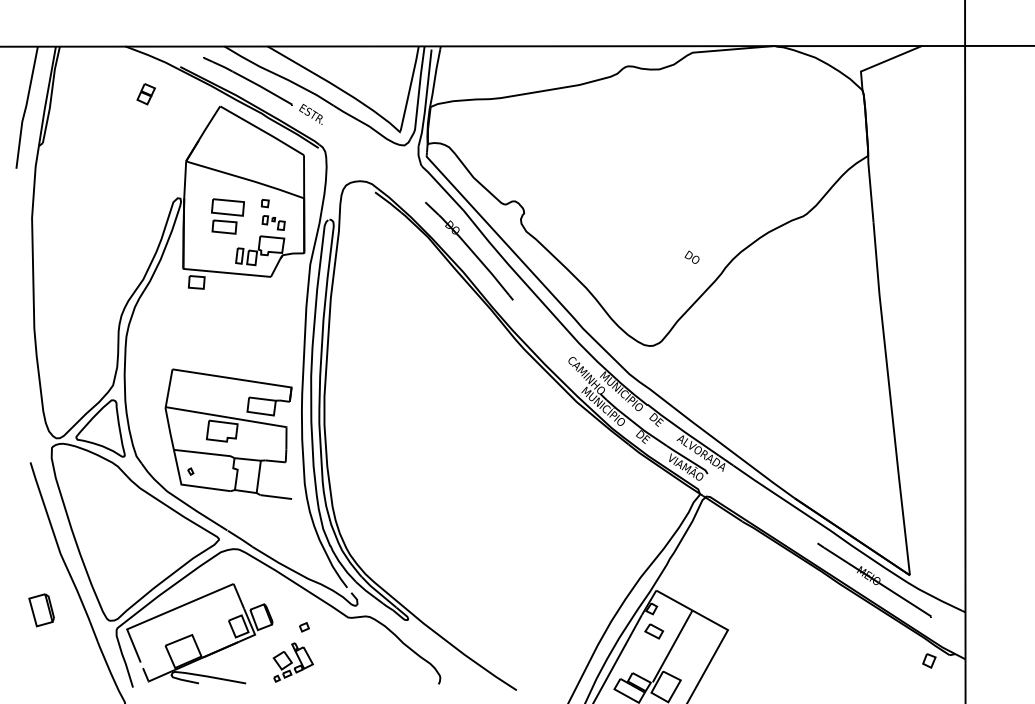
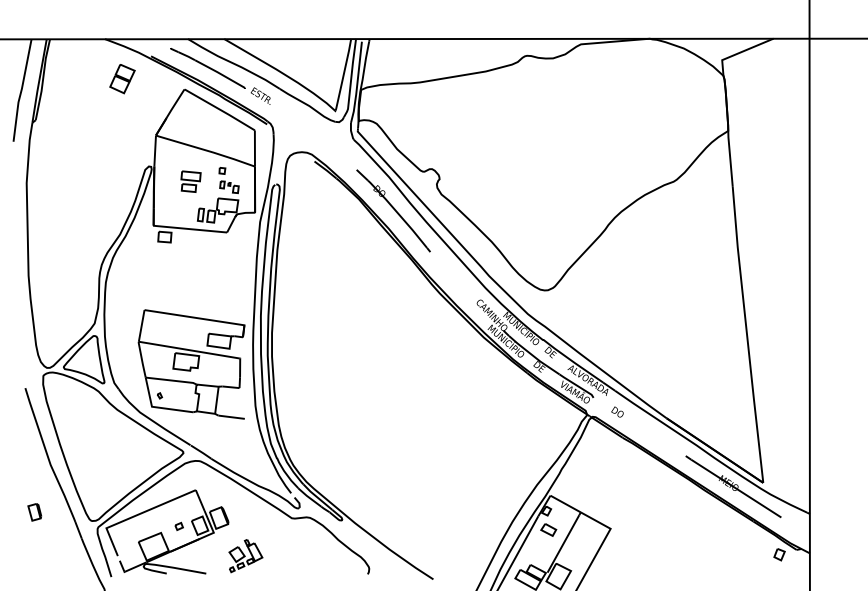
part: (146, 94) -> (122, 79), size x1.67
part: (227, 216) -> (190, 181), size x0.71
text: (692, 256) -> (617, 411), moved
part: (41, 610) -> (34, 512), size x0.62
part: (303, 626) -> (178, 525), moved

